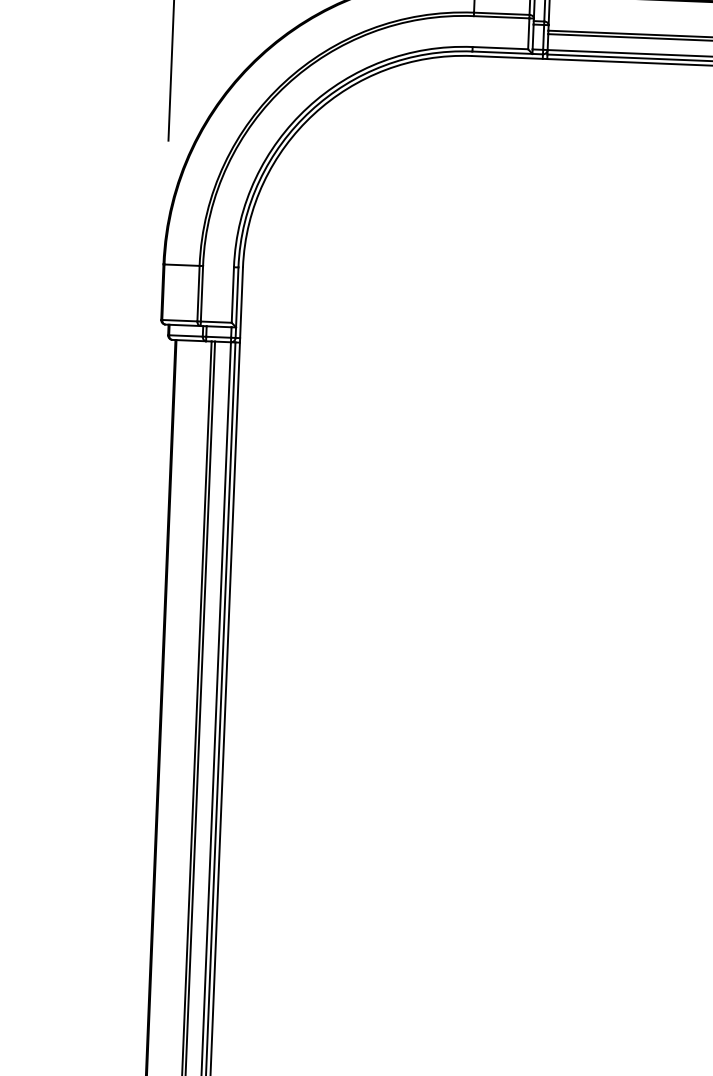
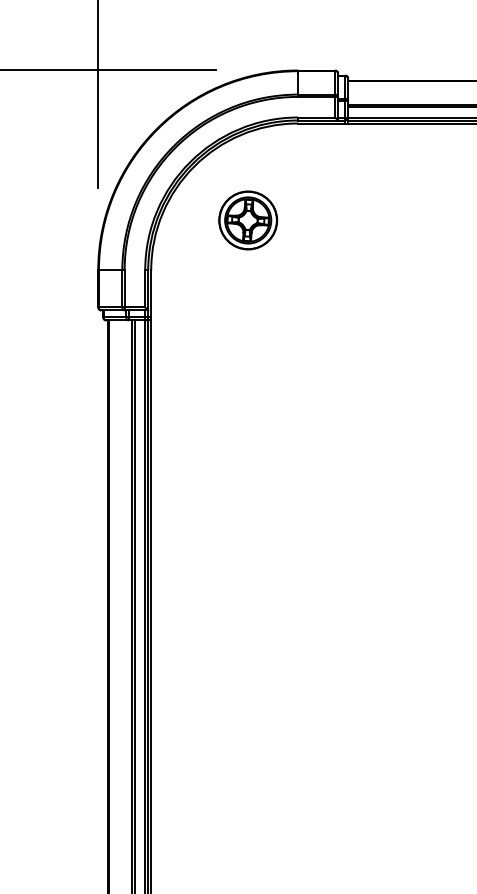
part: (391, 198) -> (248, 220), added

